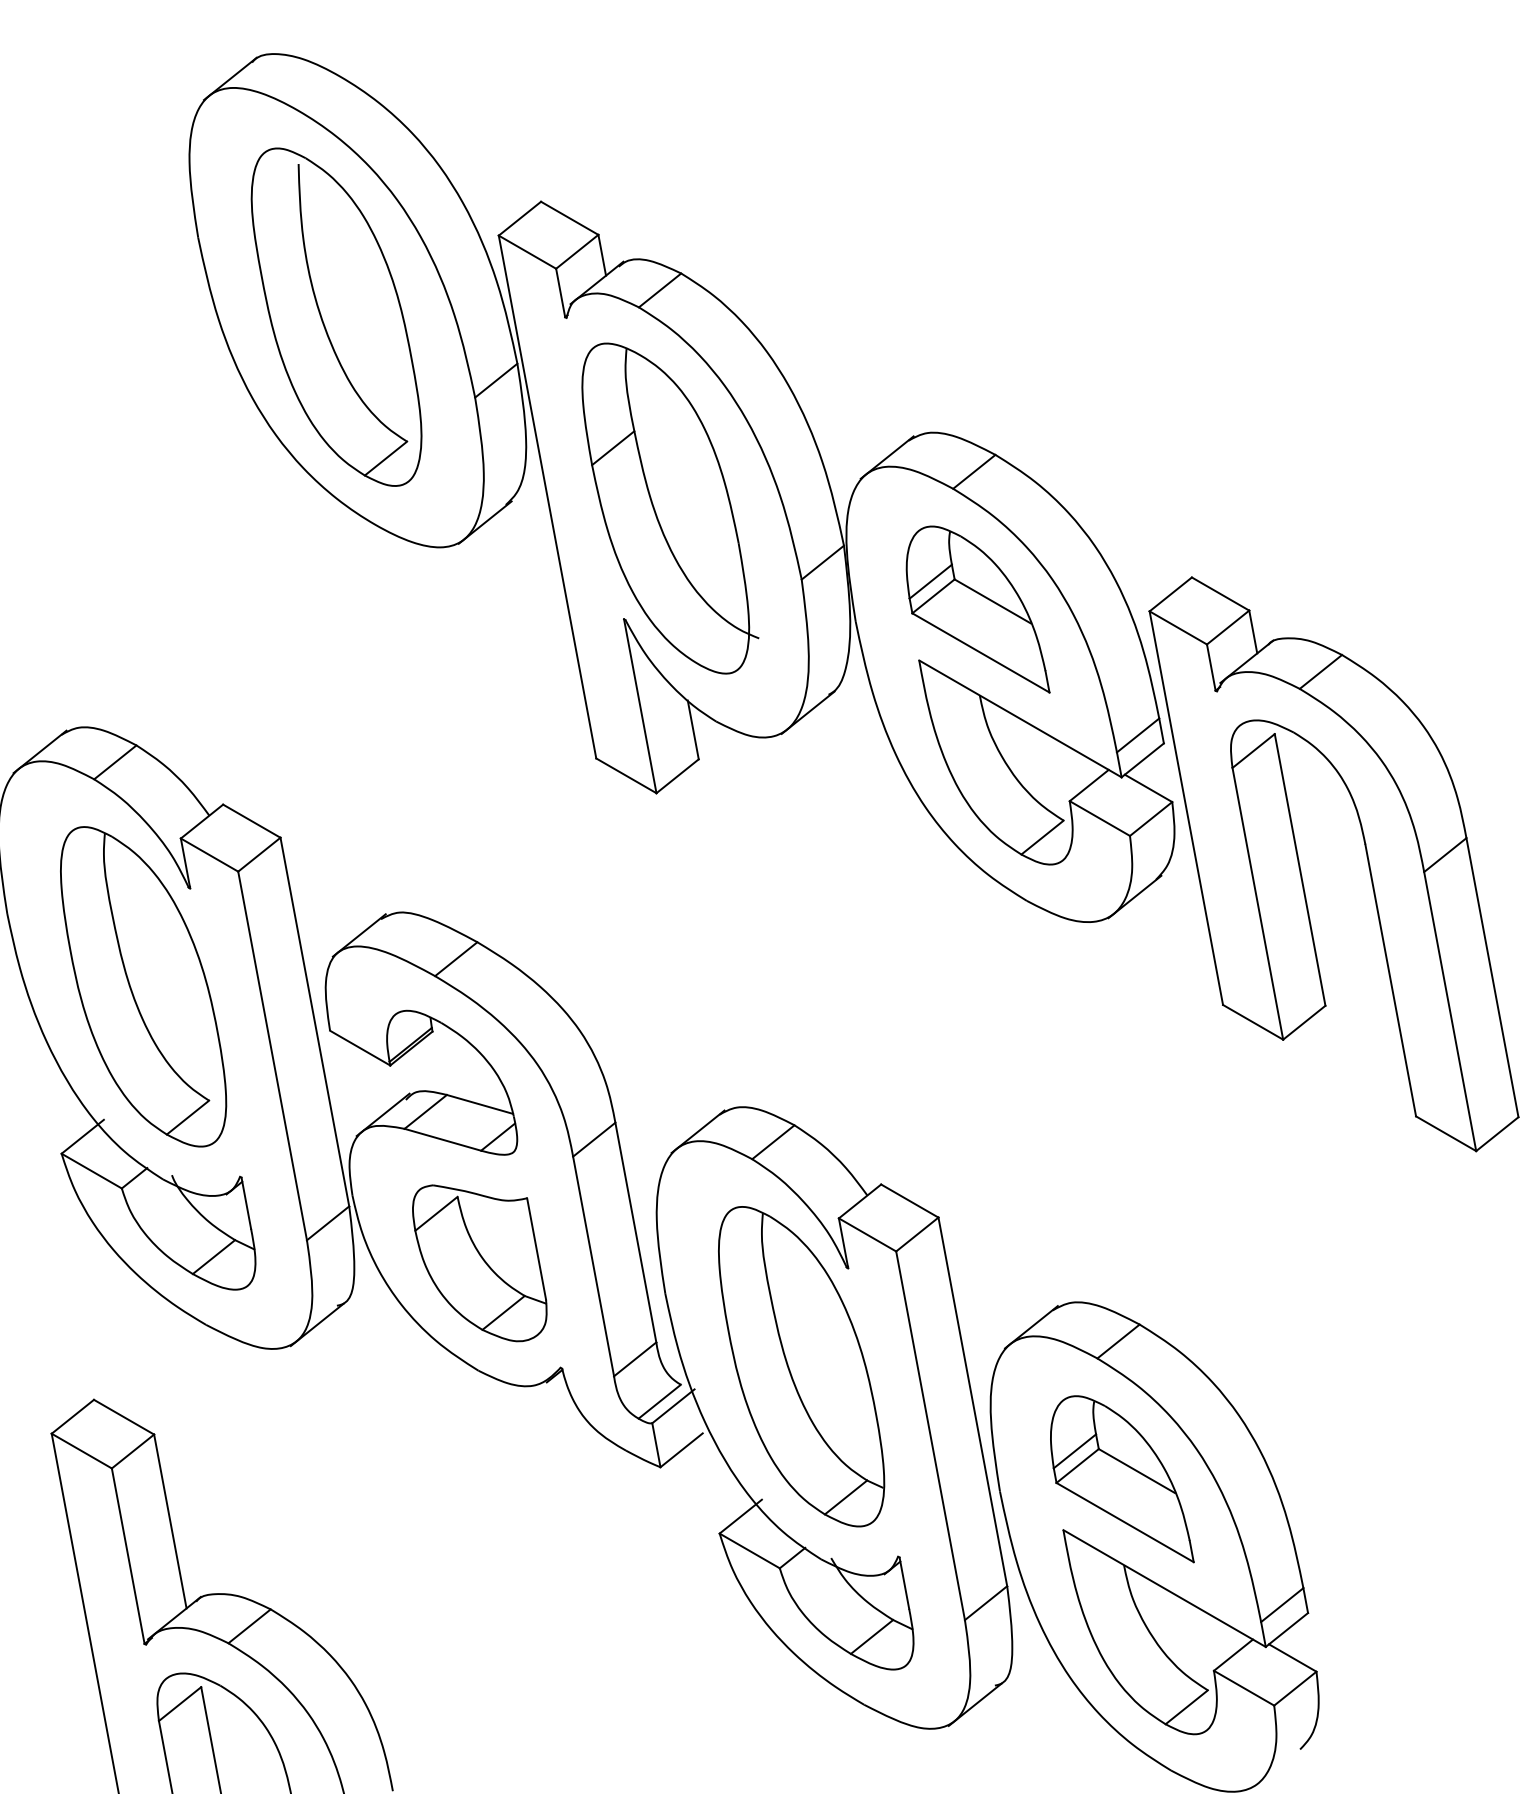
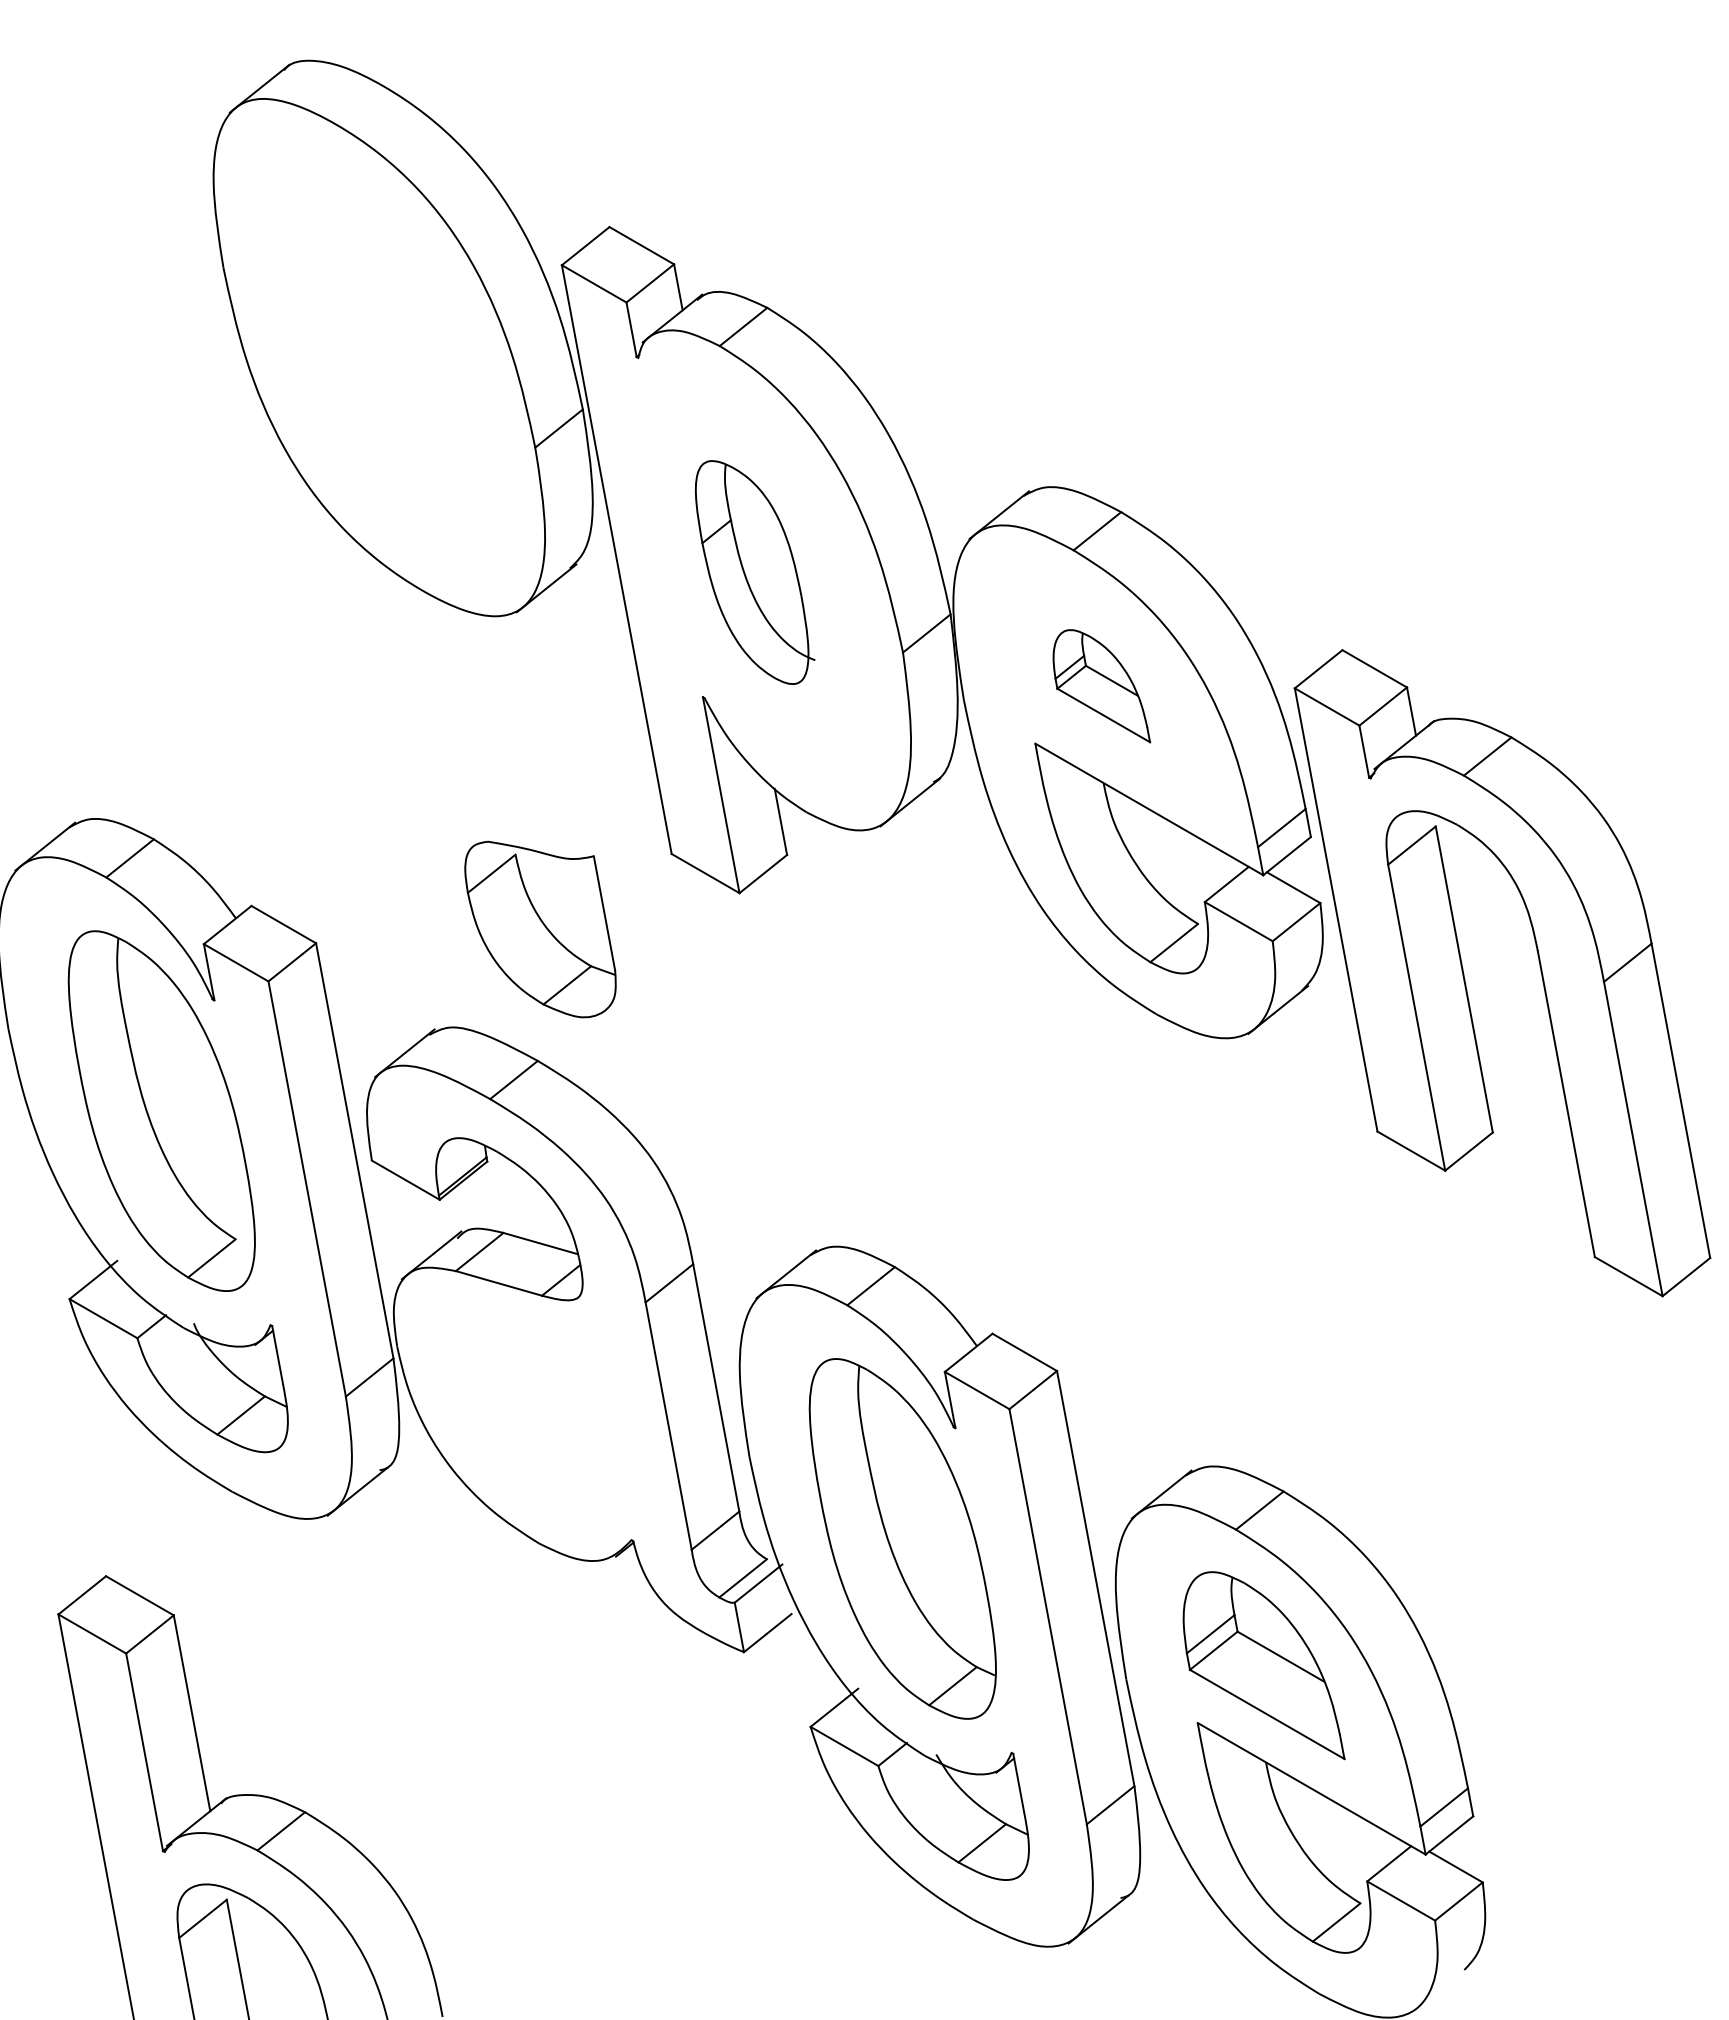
part: (335, 316) -> (378, 356), removed
part: (670, 508) -> (755, 572), size x0.6
part: (977, 608) -> (1101, 685), size x0.6
part: (479, 1263) -> (540, 929), moved

